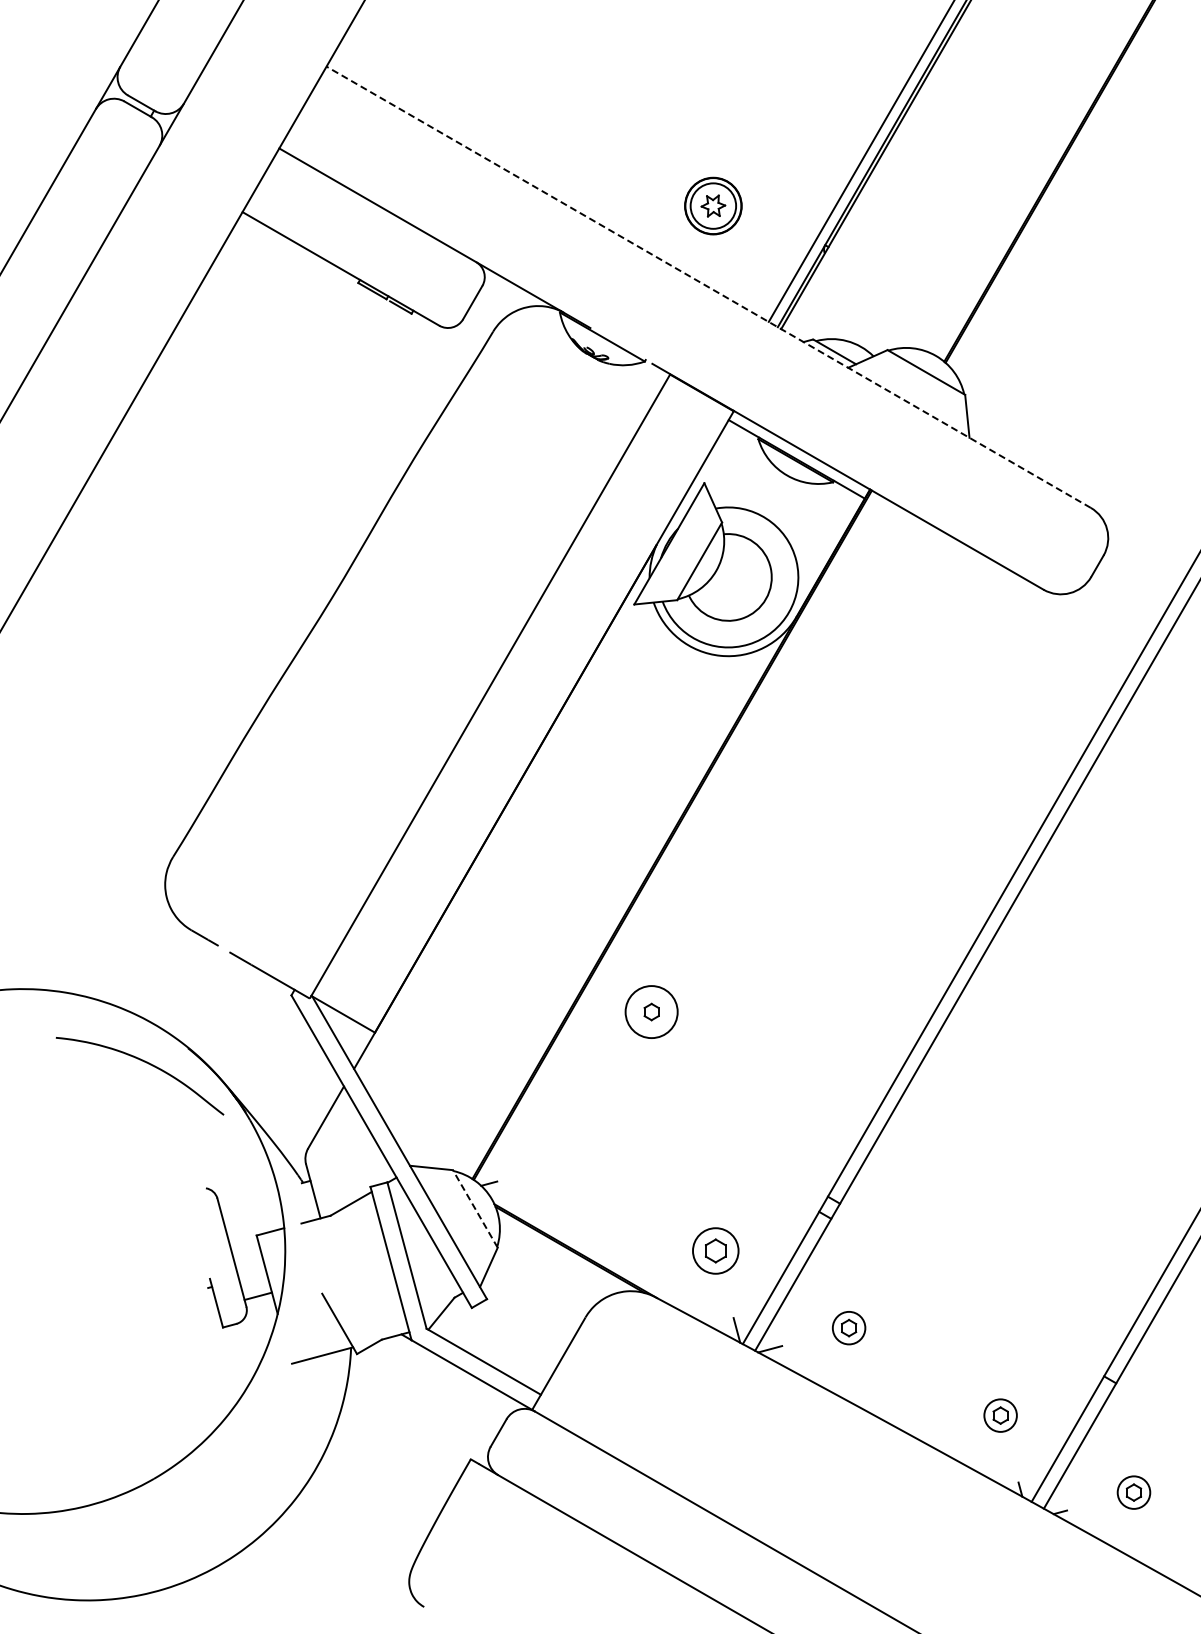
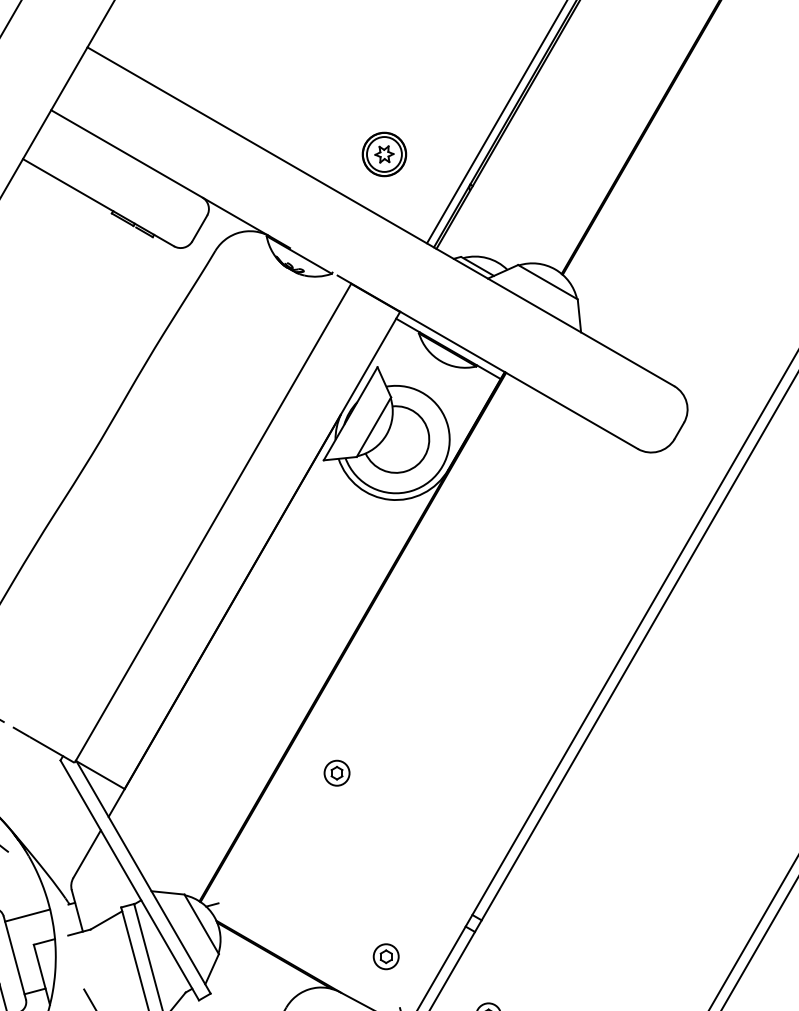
line: (708, 286) -> (380, 216), dashed -> solid
circle: (651, 1011) -> (336, 772), size x0.62
line: (248, 1197) -> (27, 915), added
line: (475, 1208) -> (201, 924), dashed -> solid
part: (715, 1251) -> (386, 957), size x0.71

